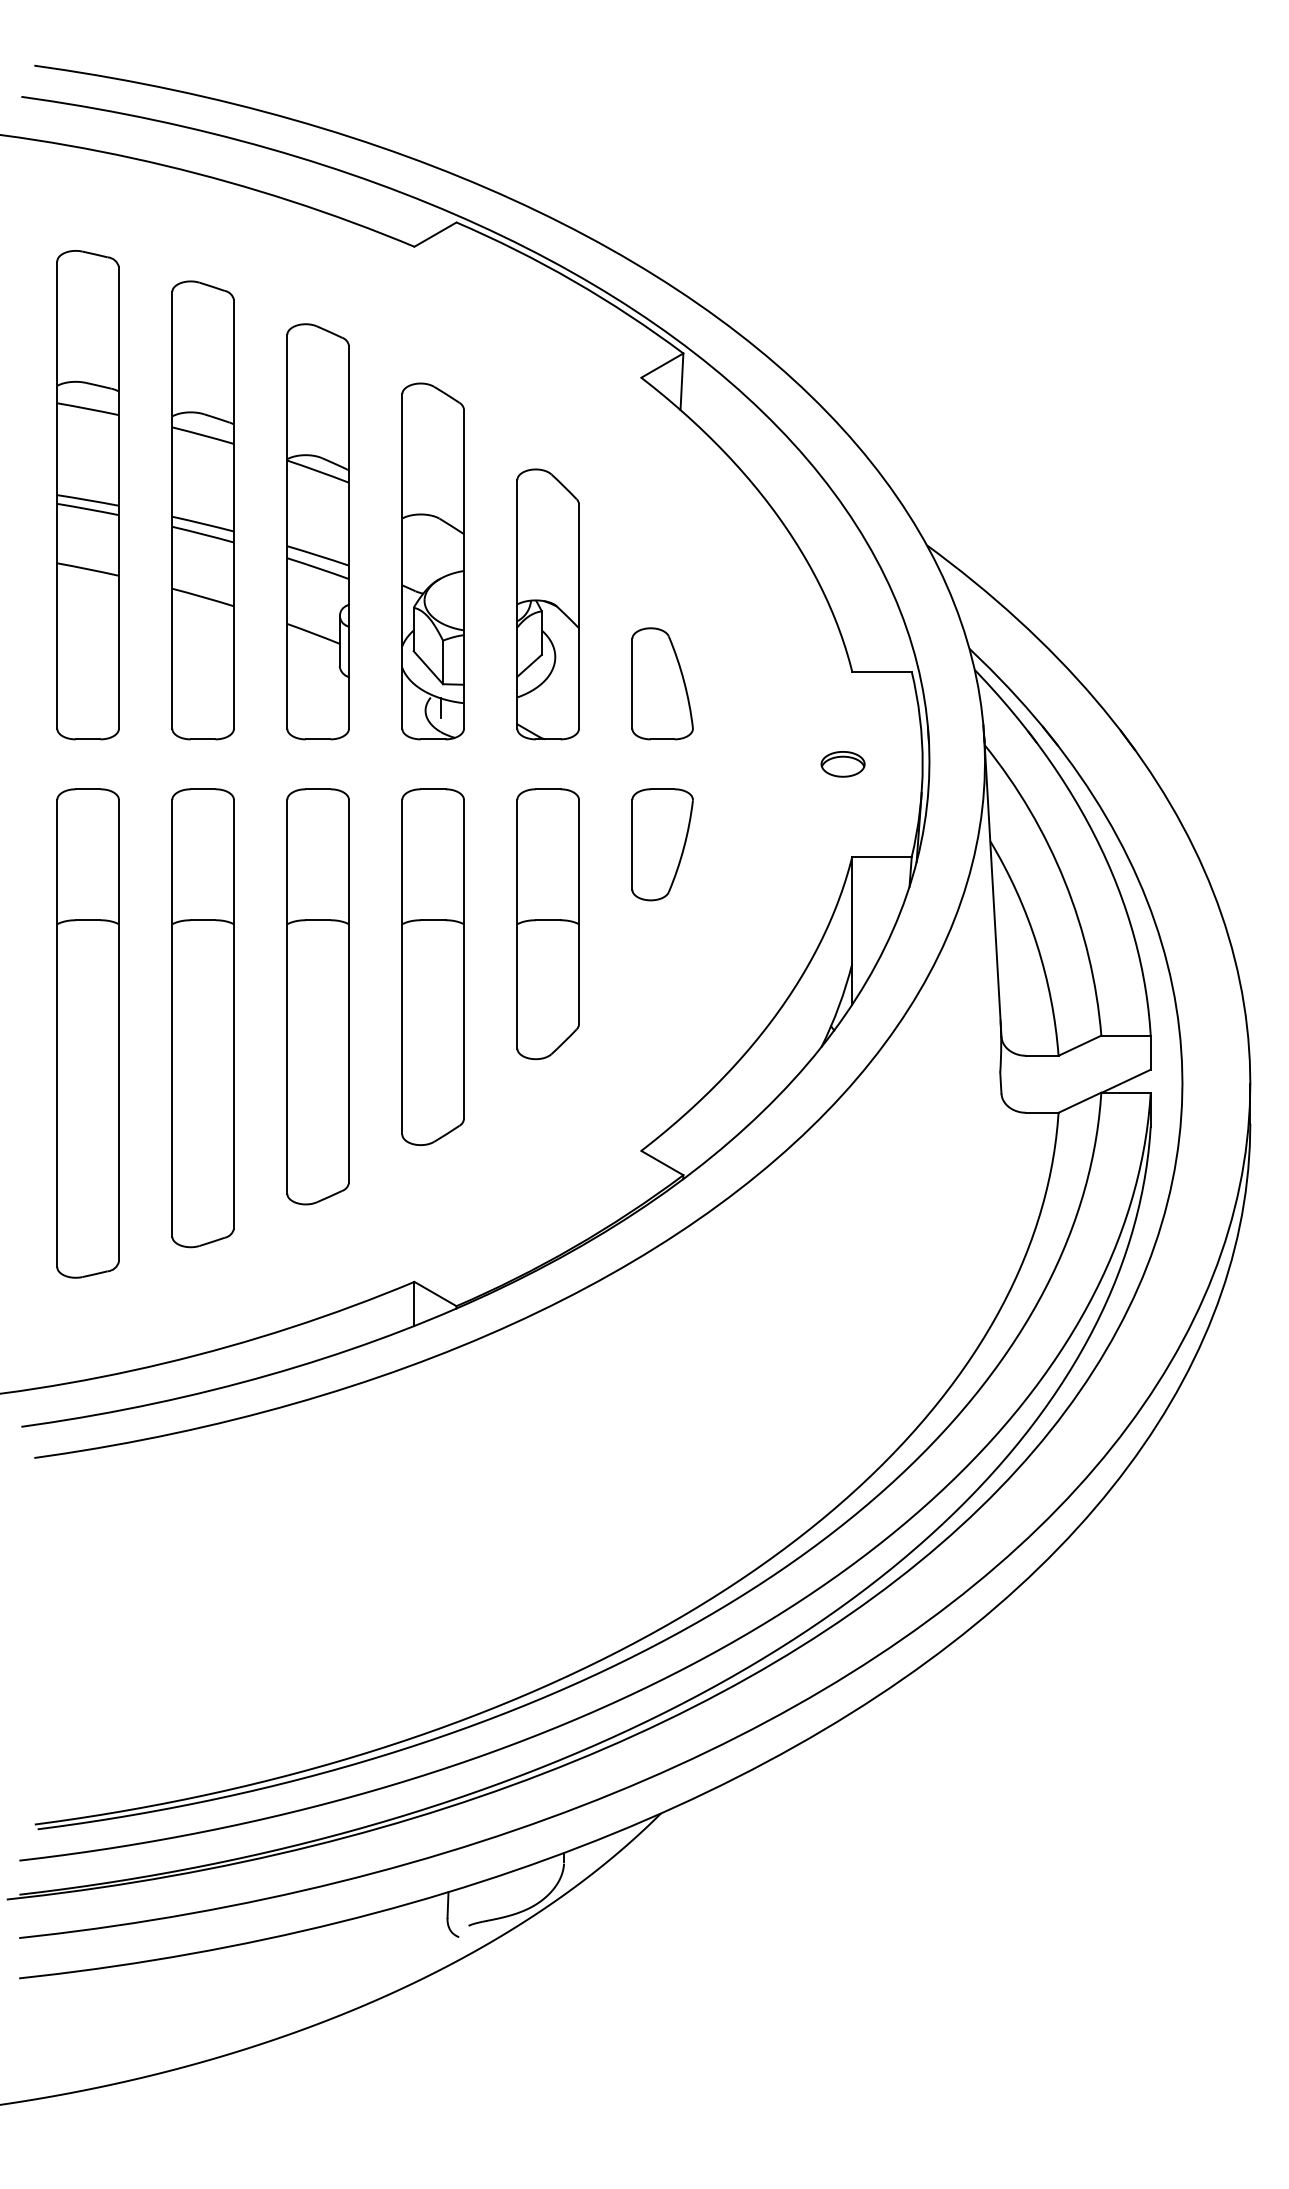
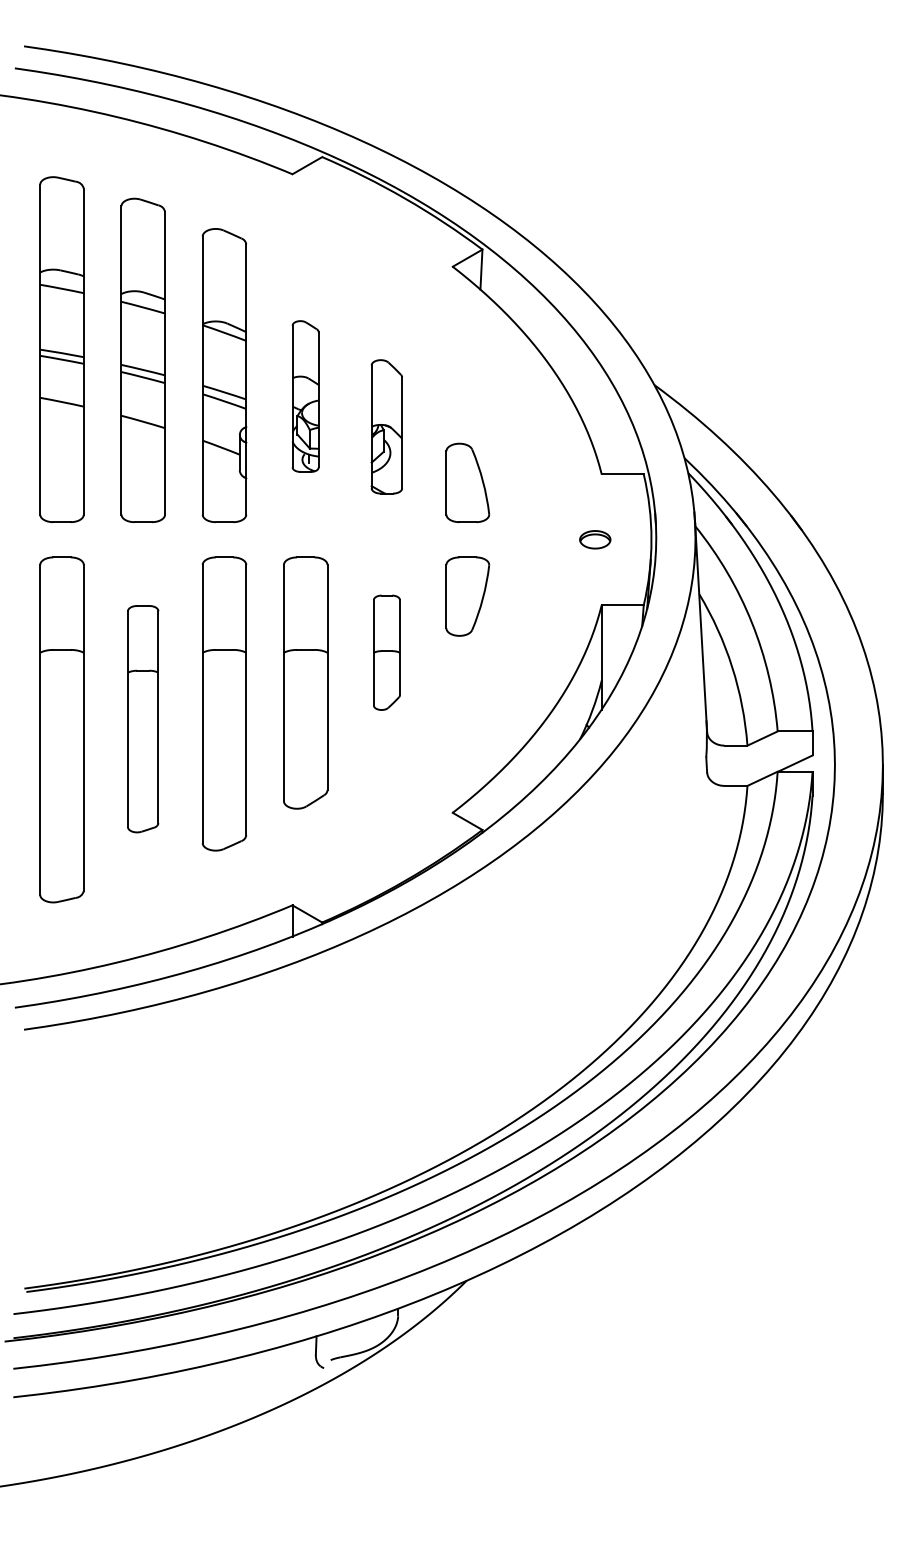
part: (432, 561) -> (305, 396), size x0.6
part: (547, 604) -> (386, 426), size x0.7
part: (547, 924) -> (386, 652), size x0.6
part: (202, 1018) -> (142, 719), size x0.7

